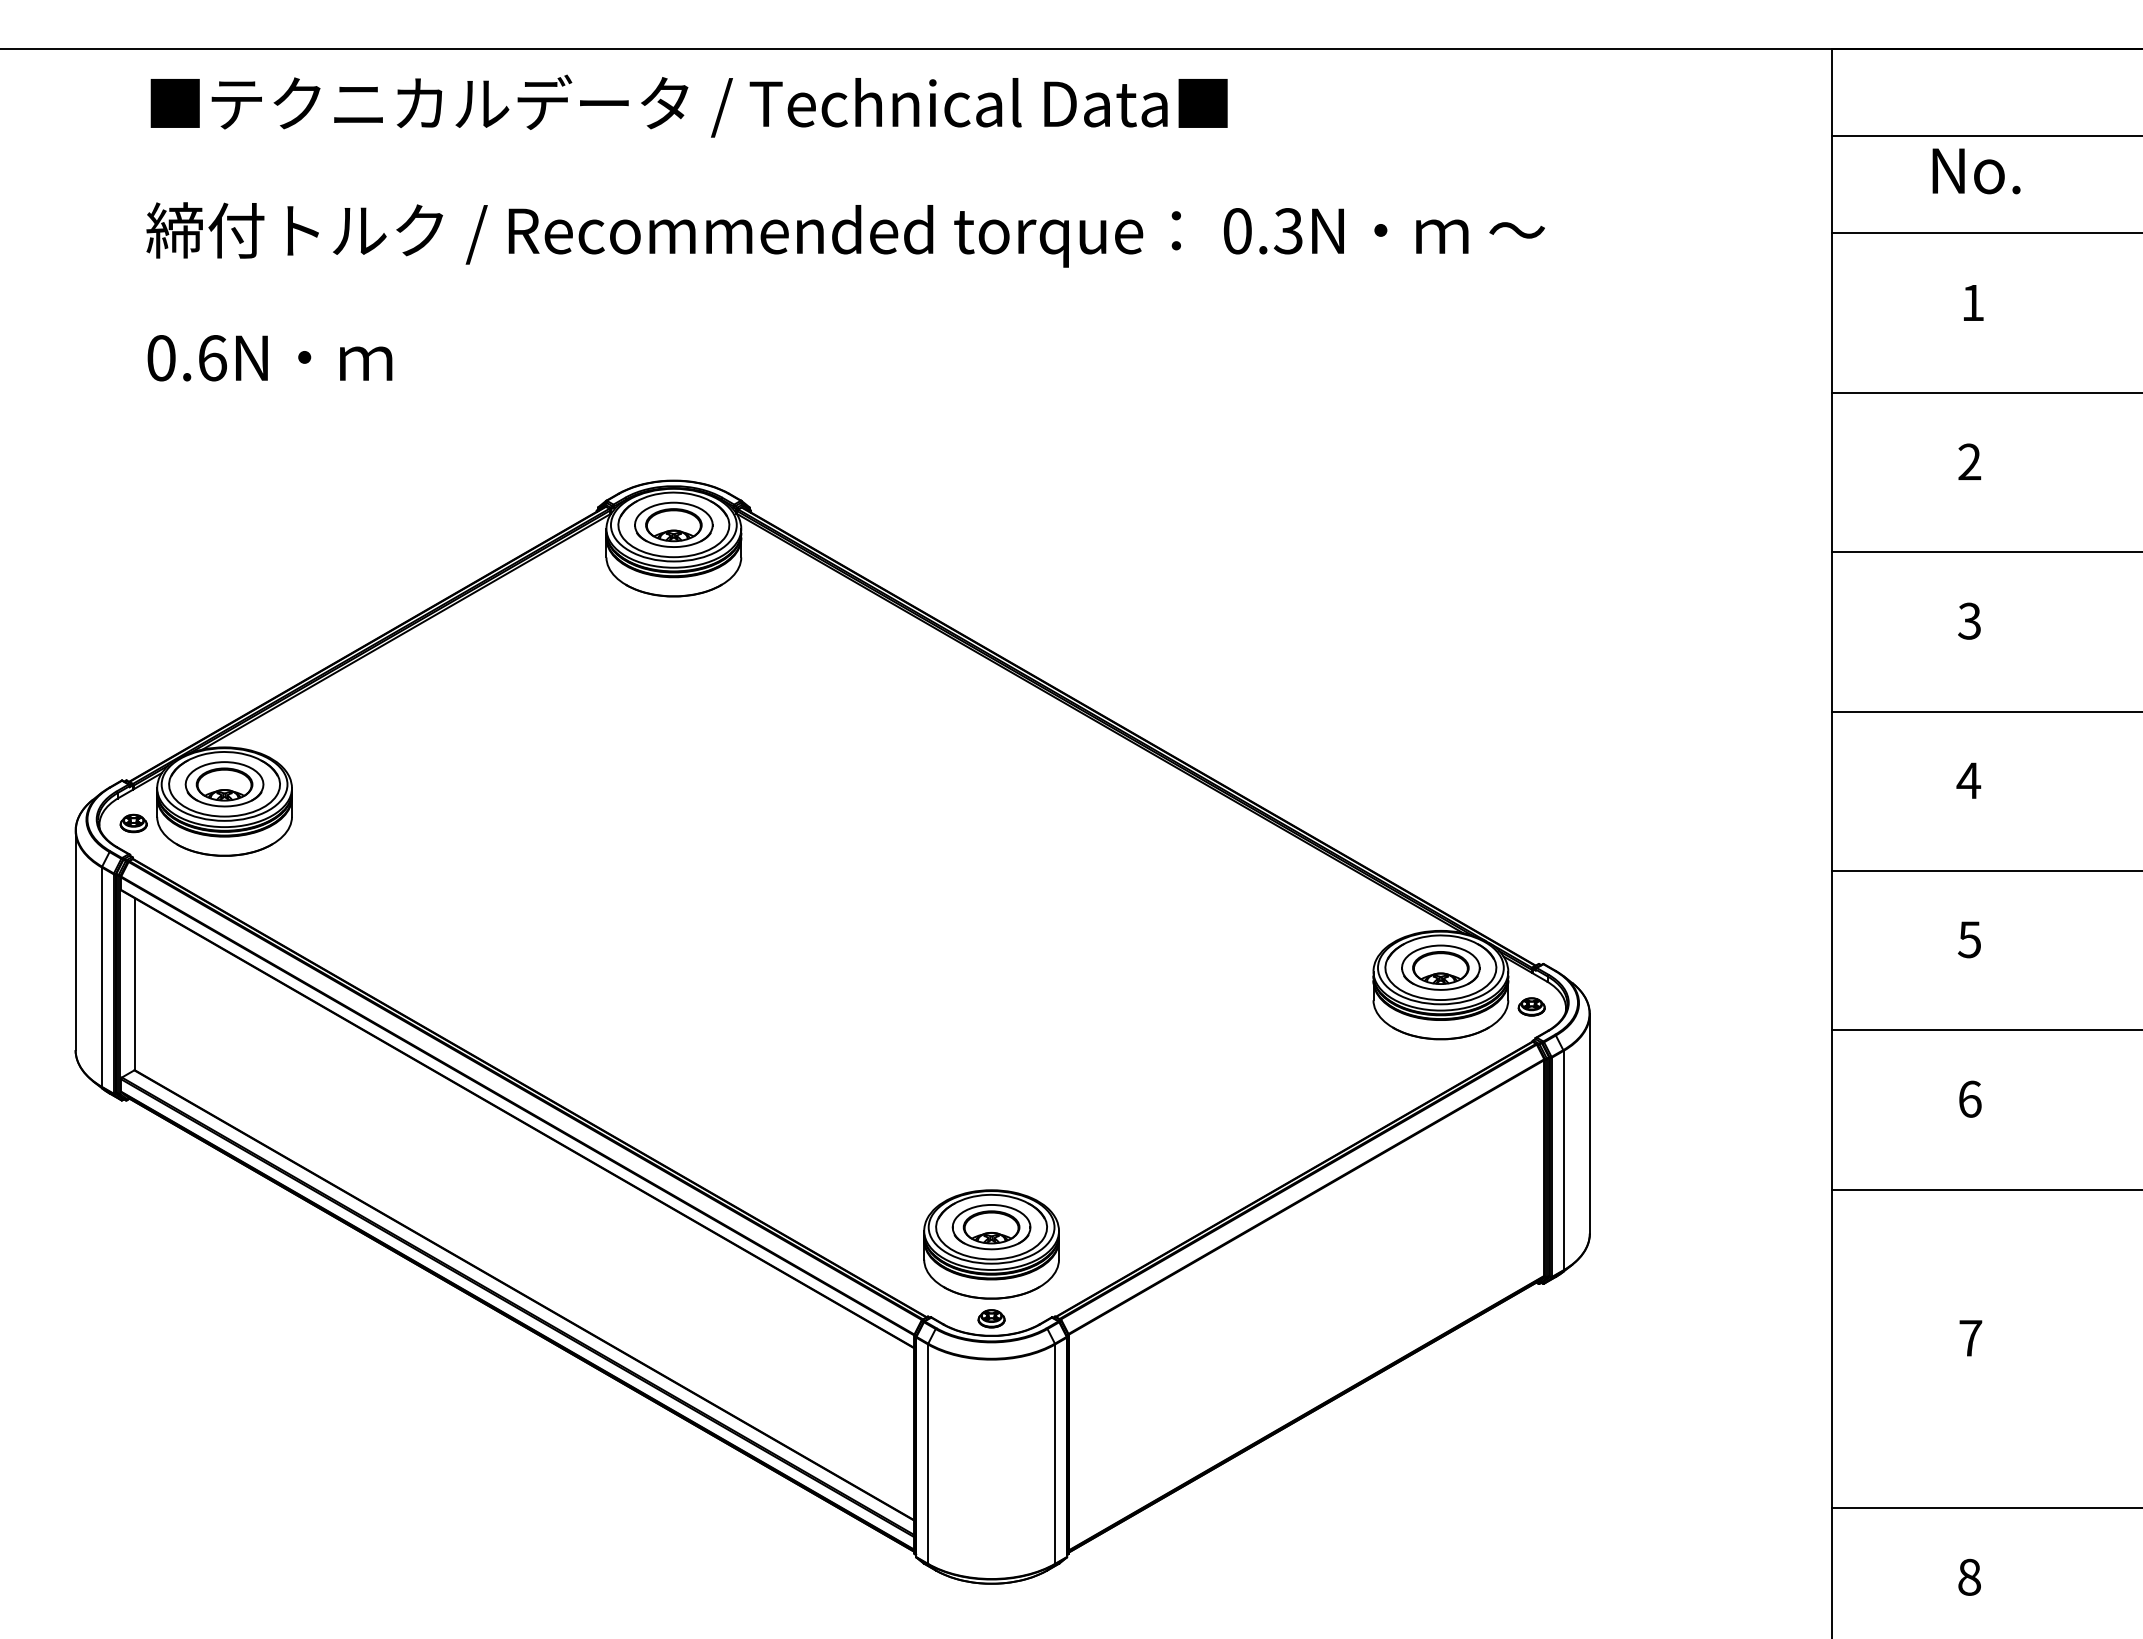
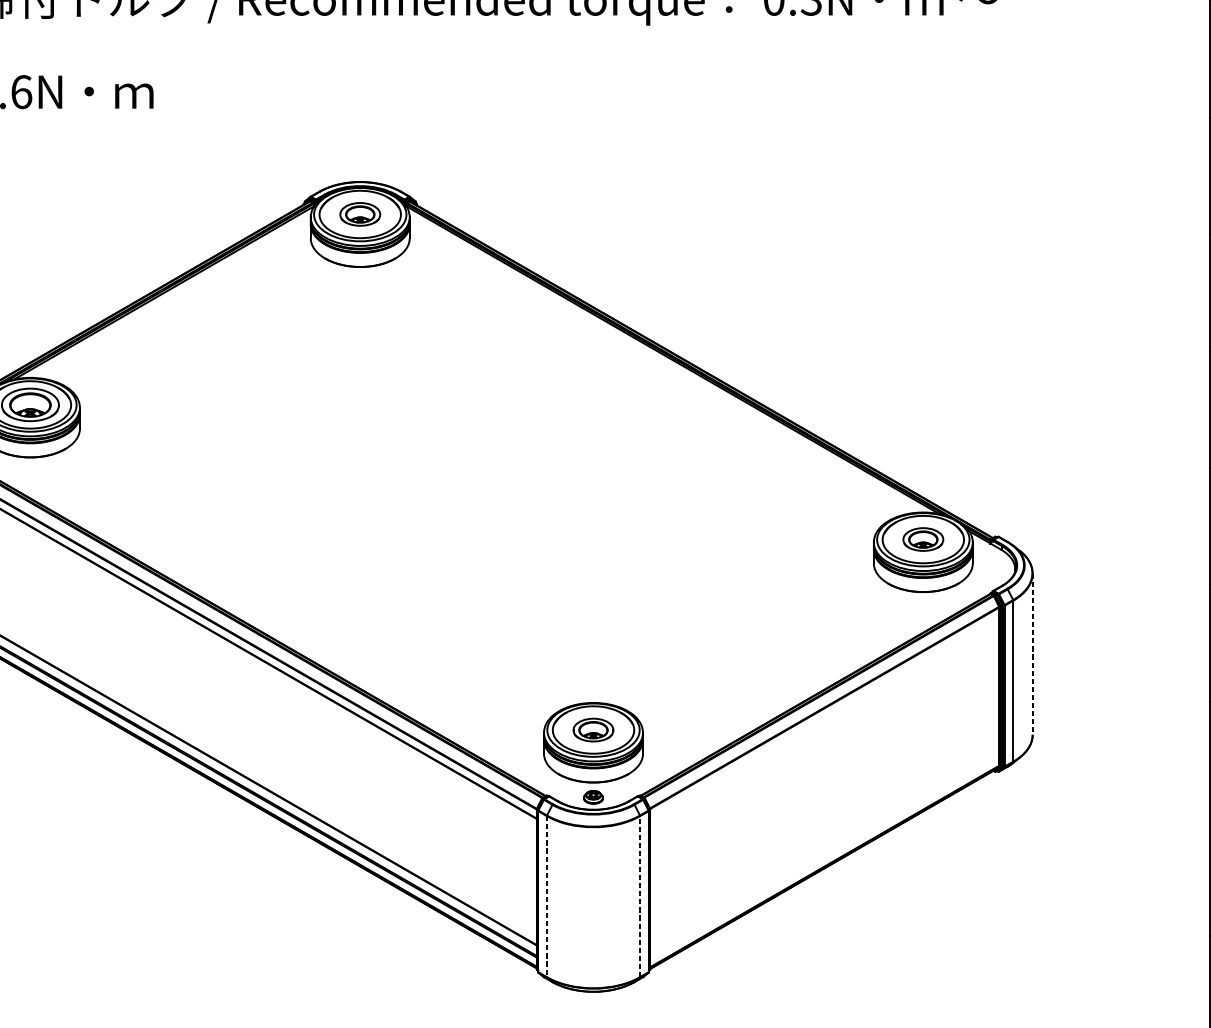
part: (673, 524) -> (359, 214), size x0.7
part: (1440, 967) -> (923, 539), size x0.7
part: (1531, 1006) -> (989, 568), removed
line: (1589, 1123) -> (1032, 653), solid -> dashed
part: (991, 1227) -> (593, 730), size x0.7
line: (928, 1454) -> (547, 896), solid -> dashed
line: (1055, 1454) -> (640, 896), solid -> dashed

